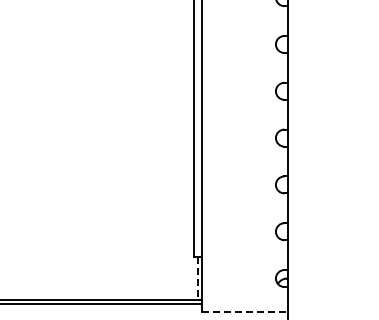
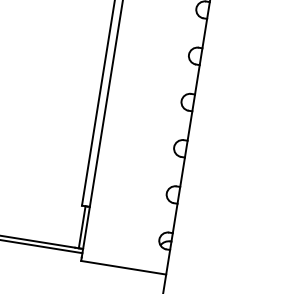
line: (197, 279) -> (81, 228), dashed -> solid
line: (245, 311) -> (124, 267), dashed -> solid

